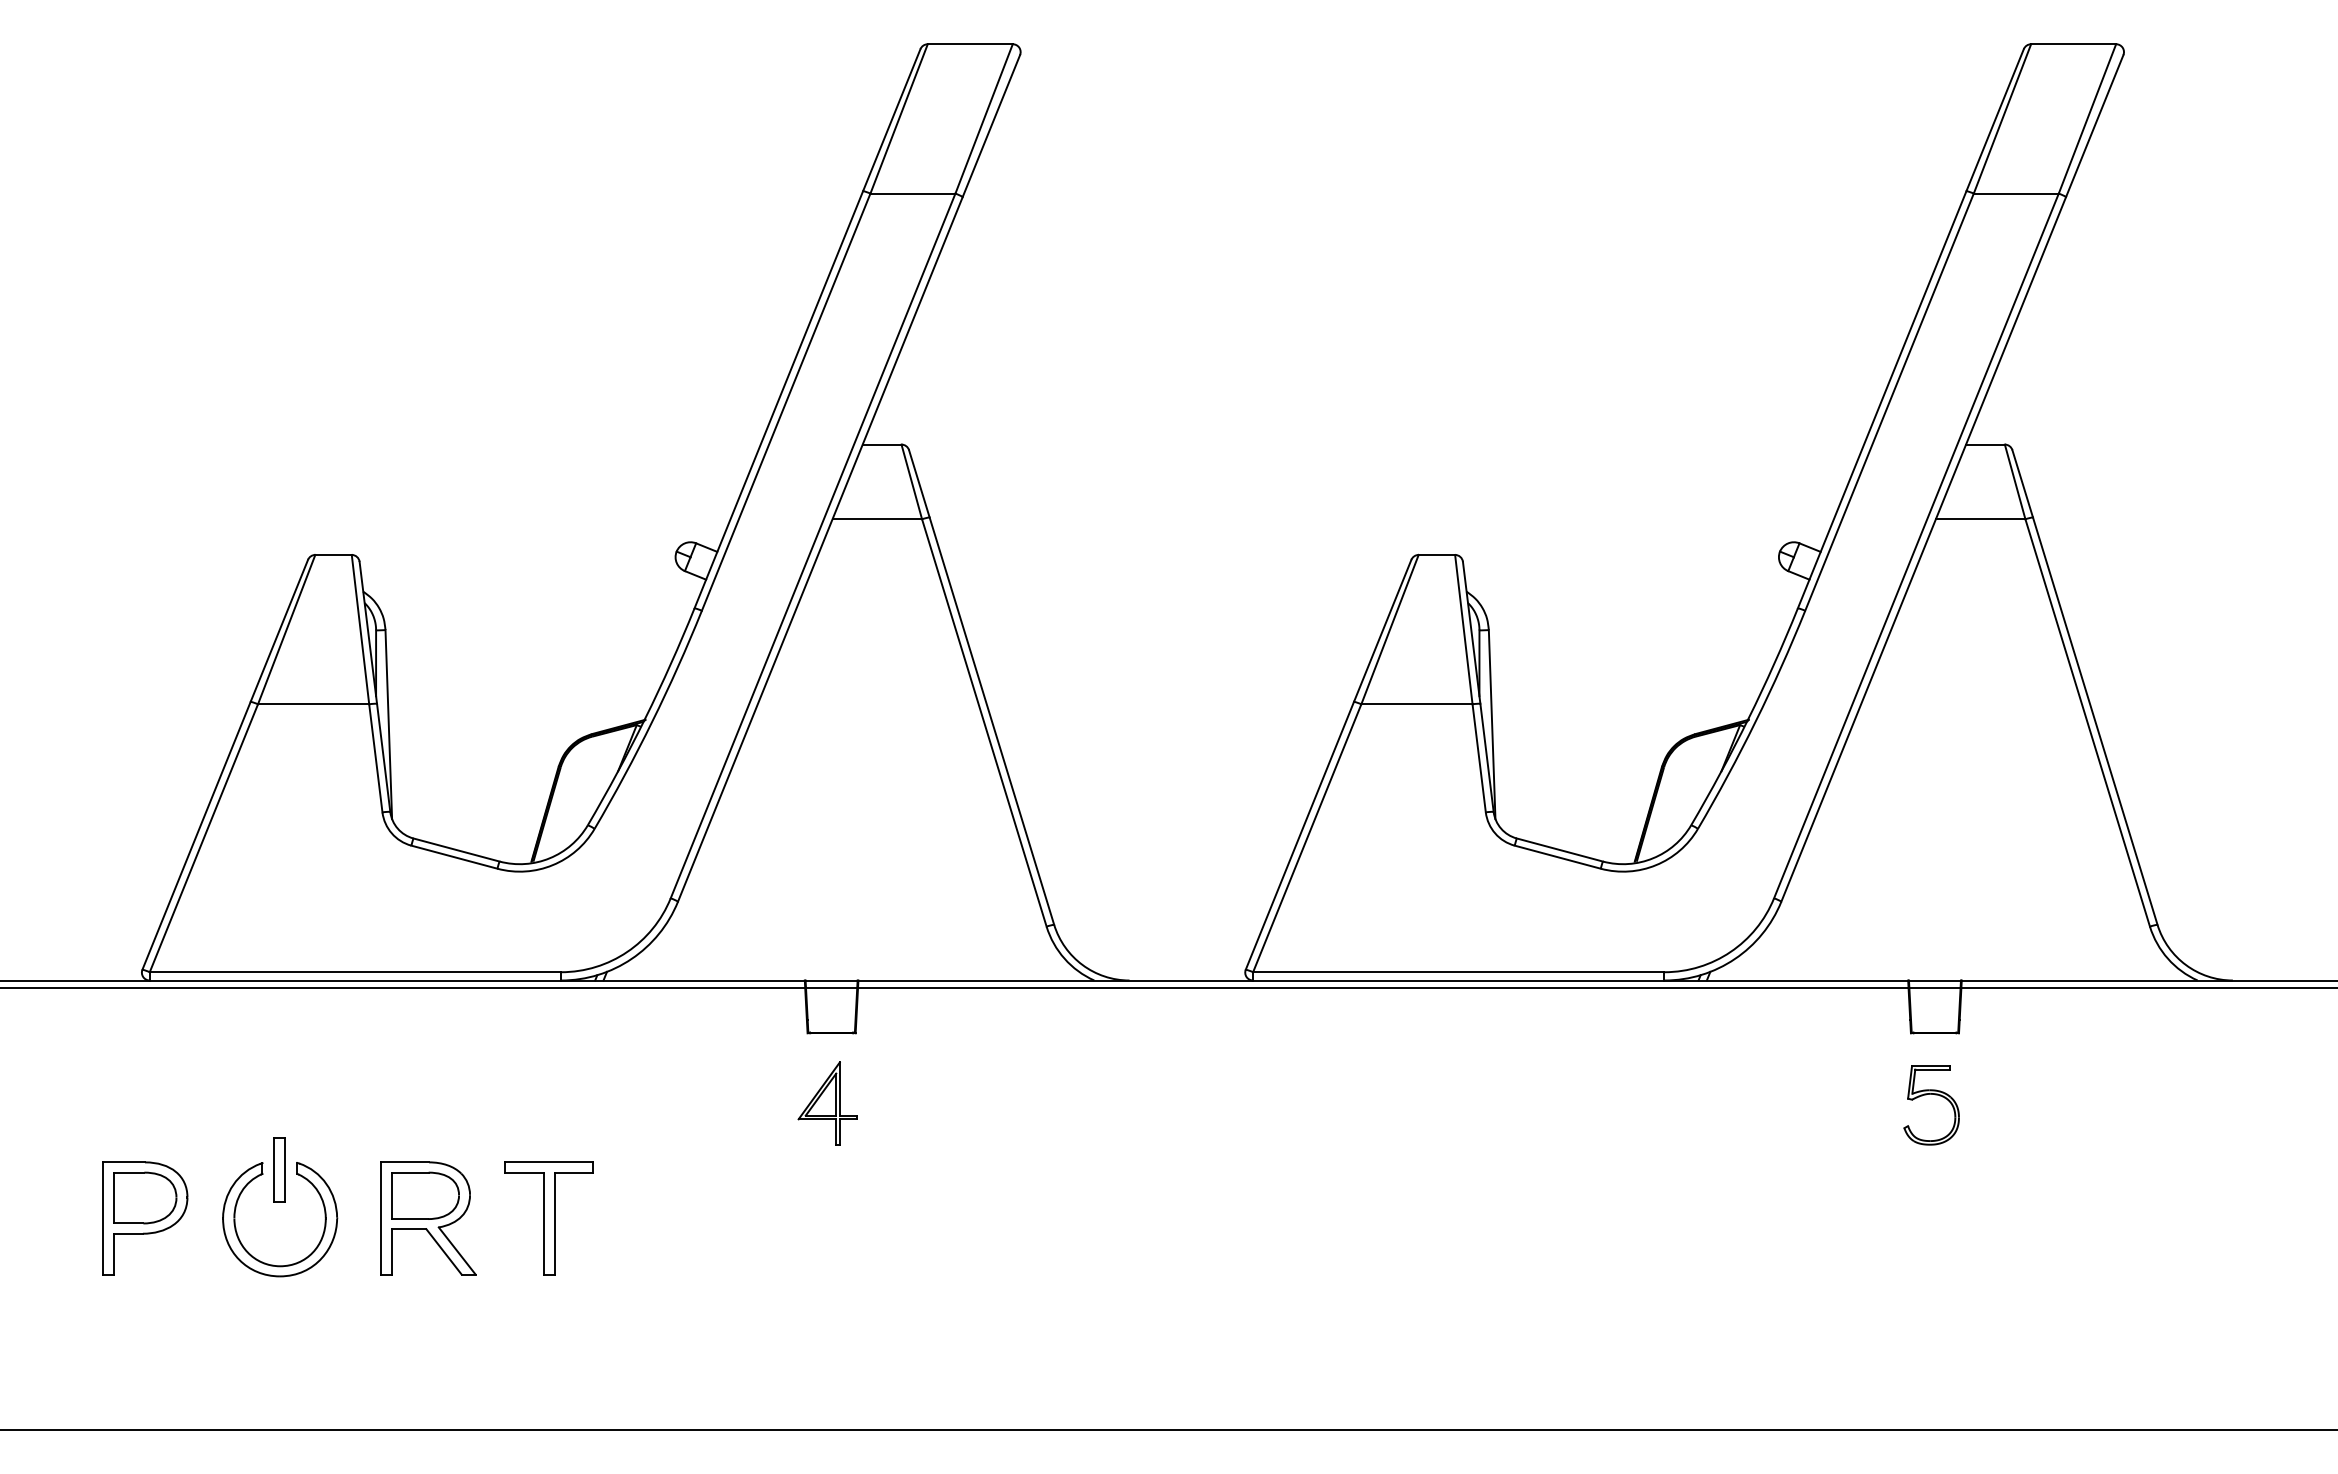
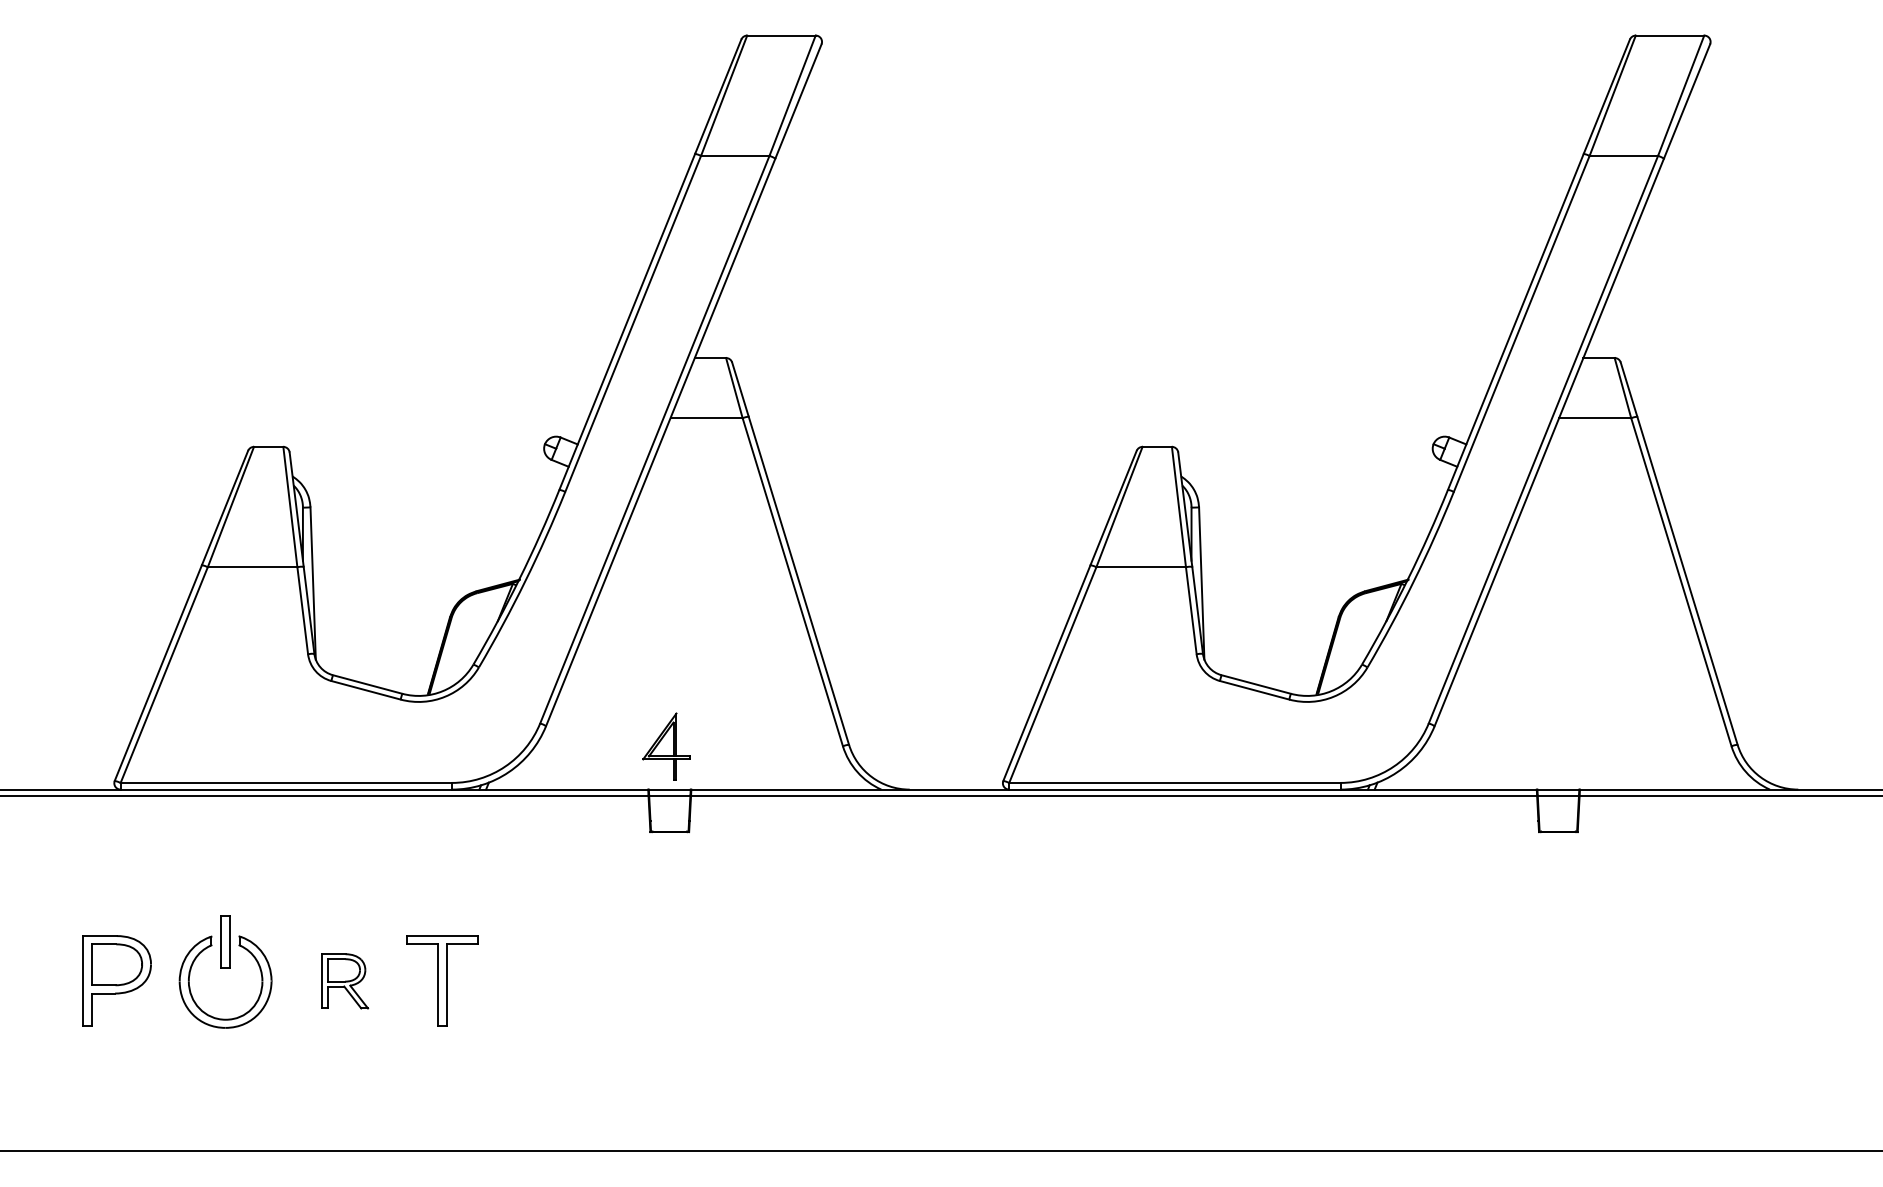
part: (1935, 1095) -> (1558, 882), removed
part: (827, 1103) -> (666, 746), moved
part: (428, 1218) -> (345, 981), size x0.6

